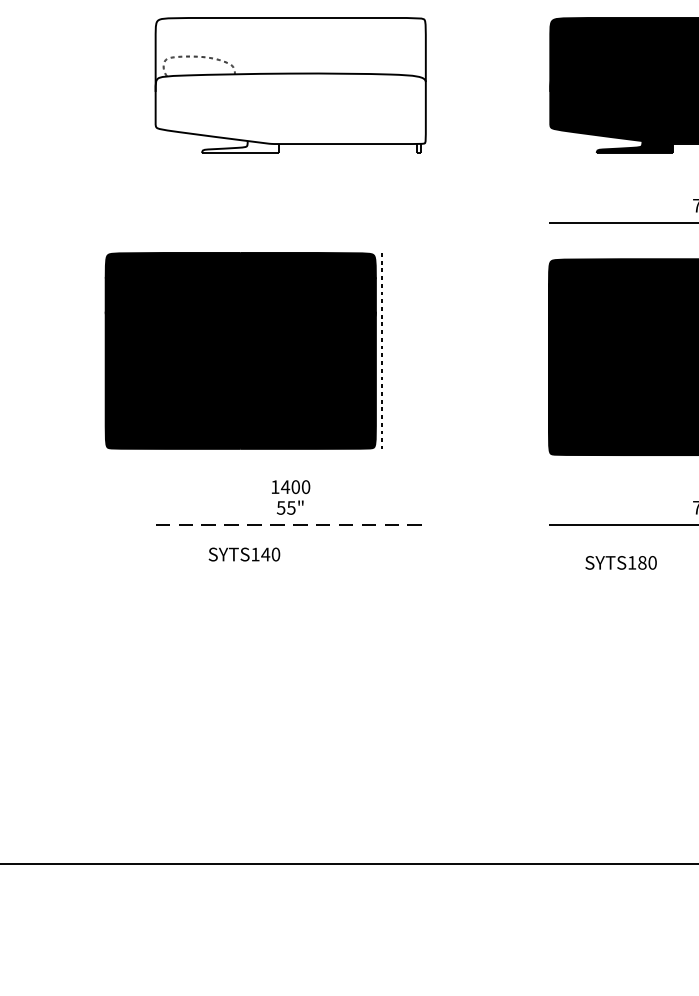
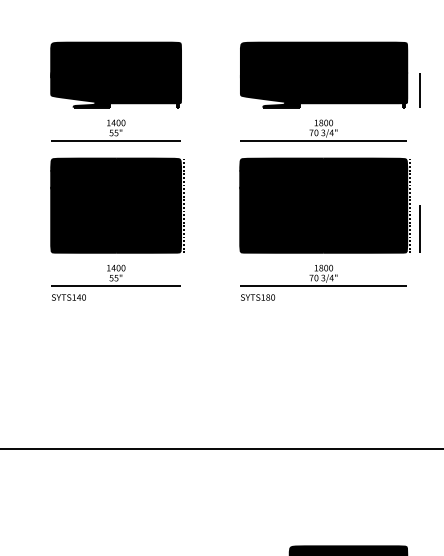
fill: (291, 84) -> (116, 74), added
part: (289, 200) -> (115, 130), added
part: (243, 350) -> (117, 205), moved
line: (291, 525) -> (116, 286), dashed -> solid
text: (243, 554) -> (68, 297), moved
text: (622, 562) -> (258, 297), moved

